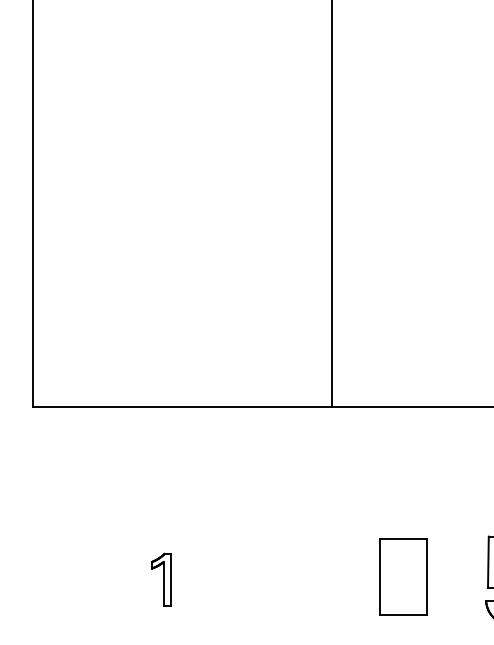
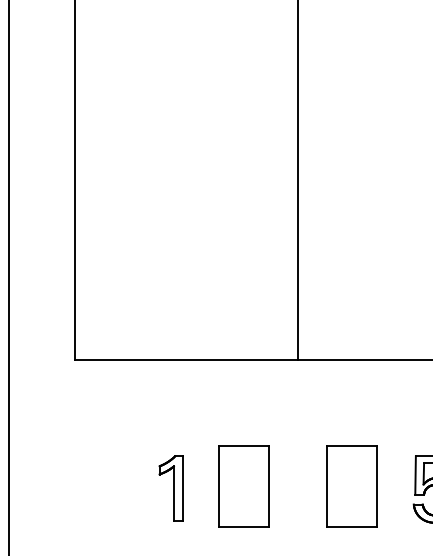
part: (258, 577) -> (243, 486), added
part: (402, 577) -> (351, 486), size x1.43
part: (160, 579) -> (170, 488), size x1.67

